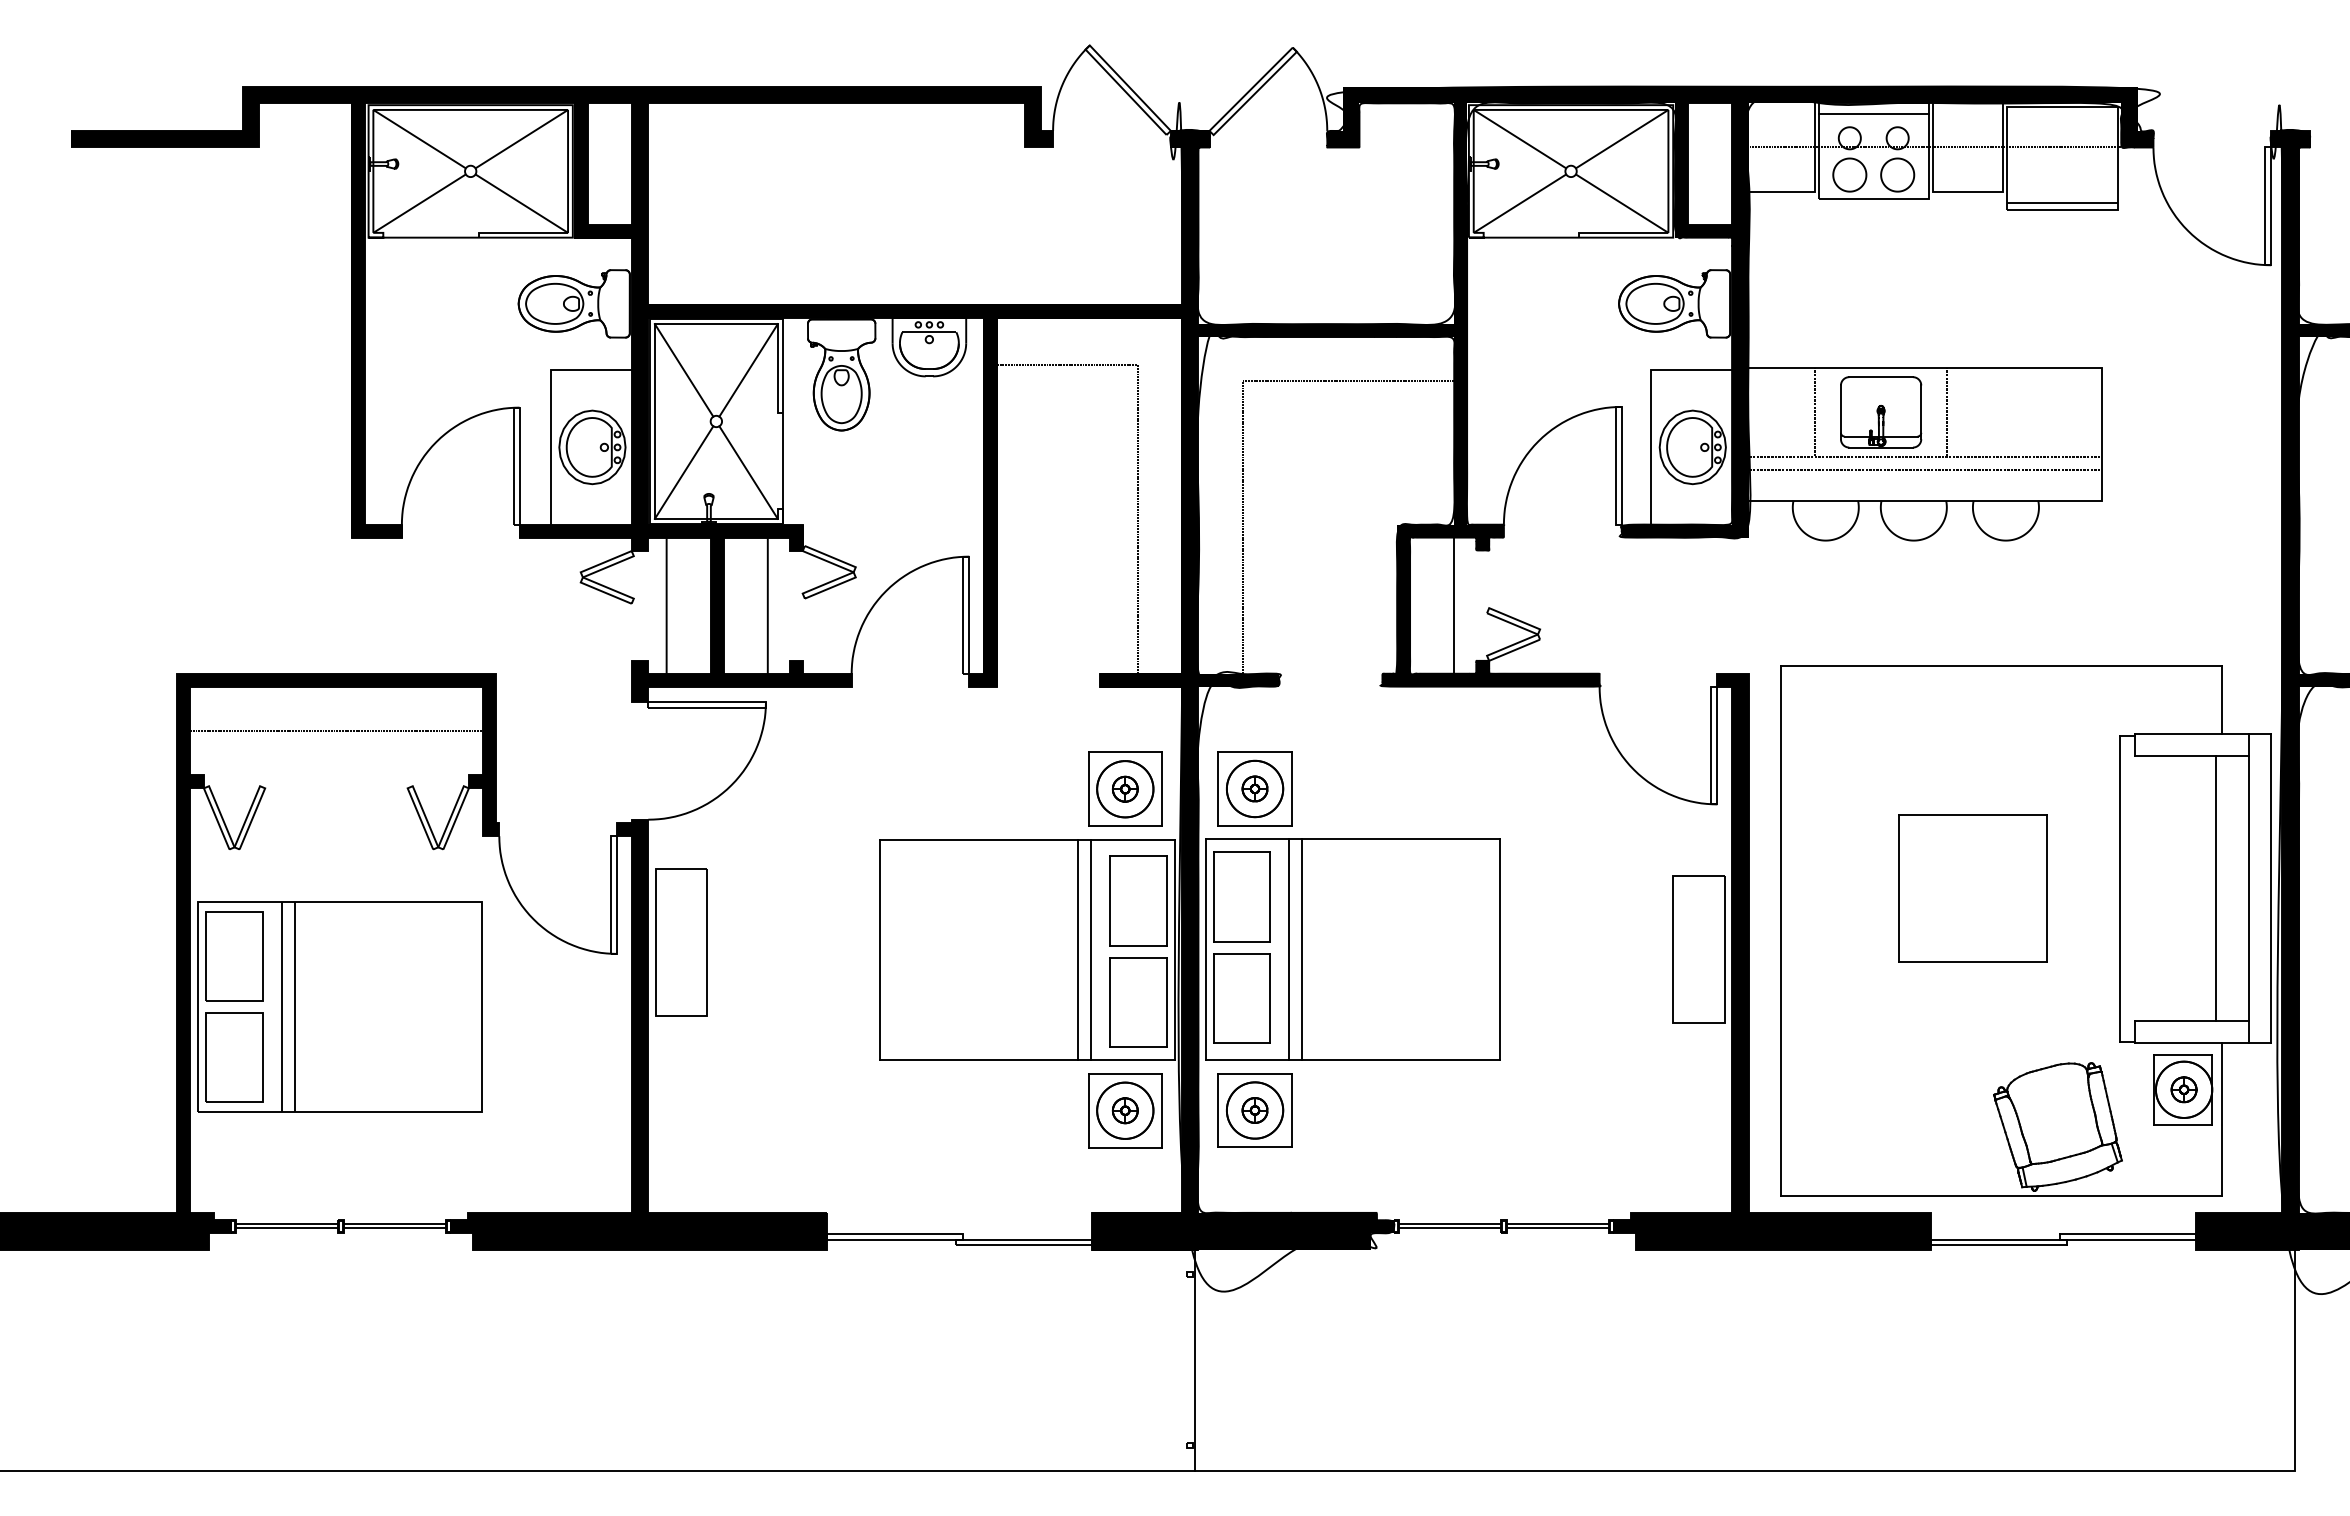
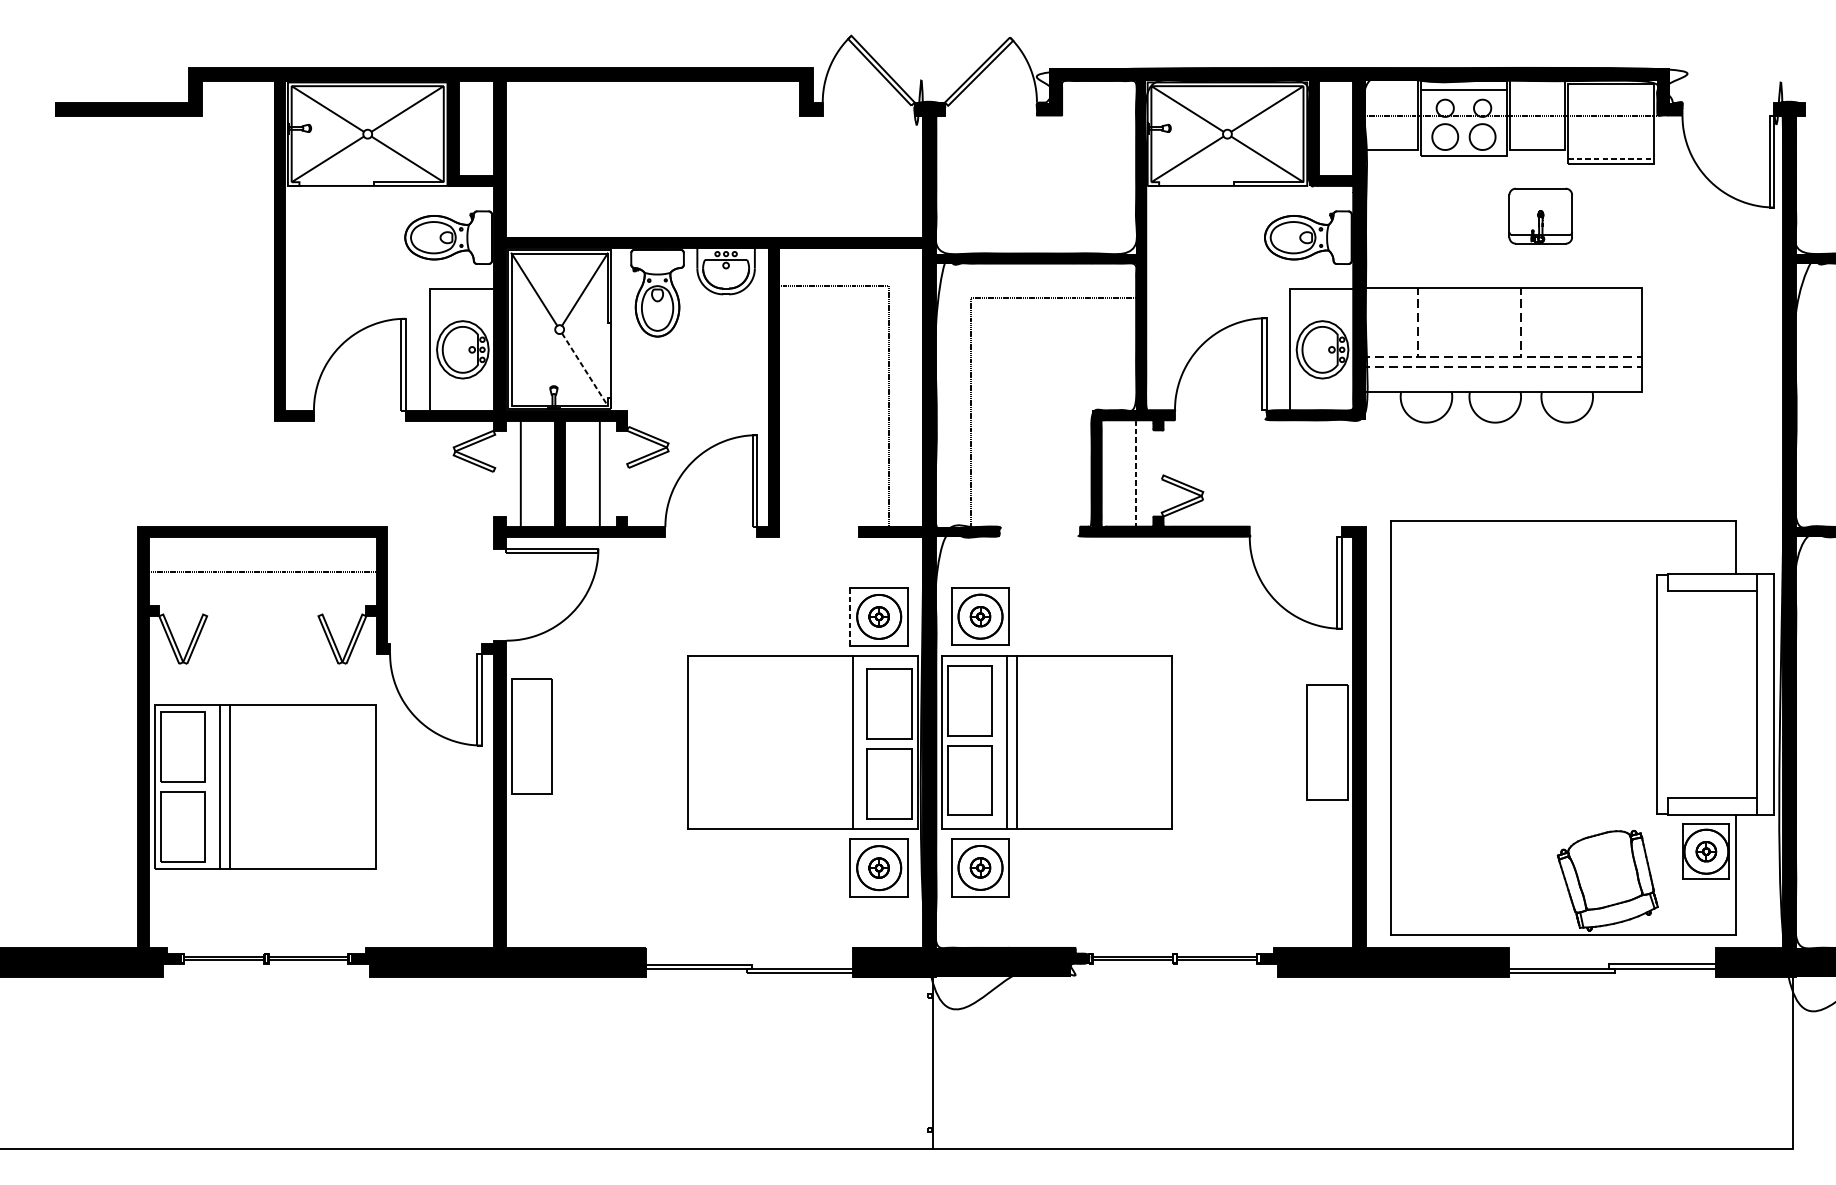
line: (2062, 202) -> (1611, 158), solid -> dashed
part: (1881, 412) -> (1541, 216), moved
line: (683, 472) -> (533, 369), removed
line: (748, 472) -> (584, 369), solid -> dashed
line: (1454, 606) -> (1136, 474), solid -> dashed
line: (1088, 789) -> (850, 617), solid -> dashed
part: (1972, 888) -> (1541, 694), removed
line: (2215, 888) -> (1730, 694), removed
line: (1078, 949) -> (842, 742), removed

